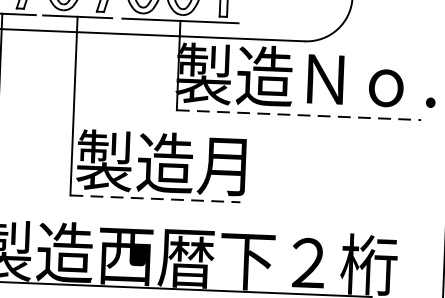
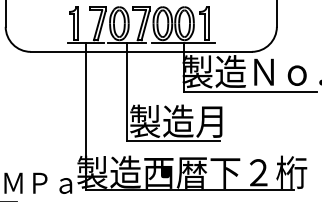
line: (299, 115) -> (250, 92), dashed -> solid
line: (156, 199) -> (174, 141), dashed -> solid

